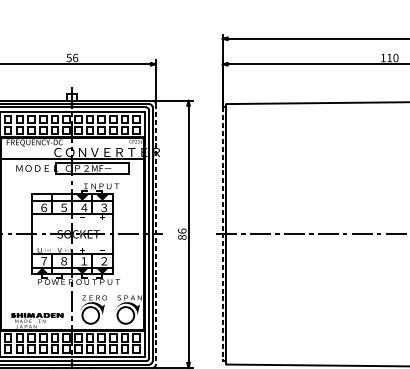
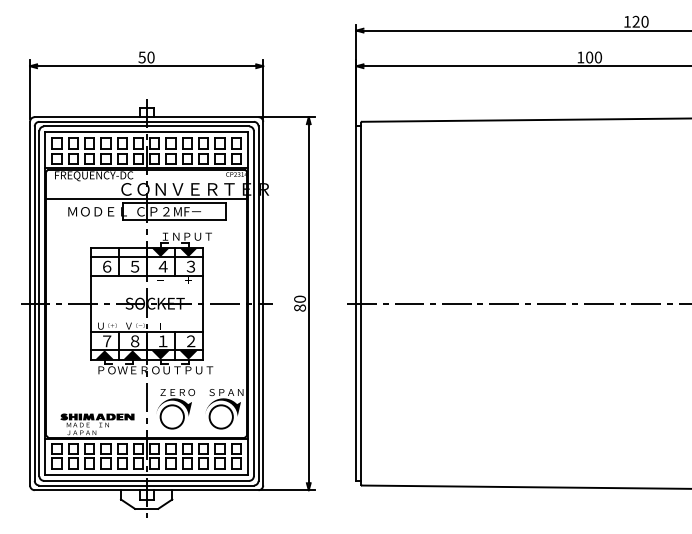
text: (75, 58) -> (150, 57), 56 -> 50
text: (389, 58) -> (589, 57), 110 -> 100
text: (181, 230) -> (299, 298), 86 -> 80
line: (156, 234) -> (263, 303), dashed -> solid
line: (222, 234) -> (356, 304), dashed -> solid
fill: (62, 270) -> (132, 354), added

